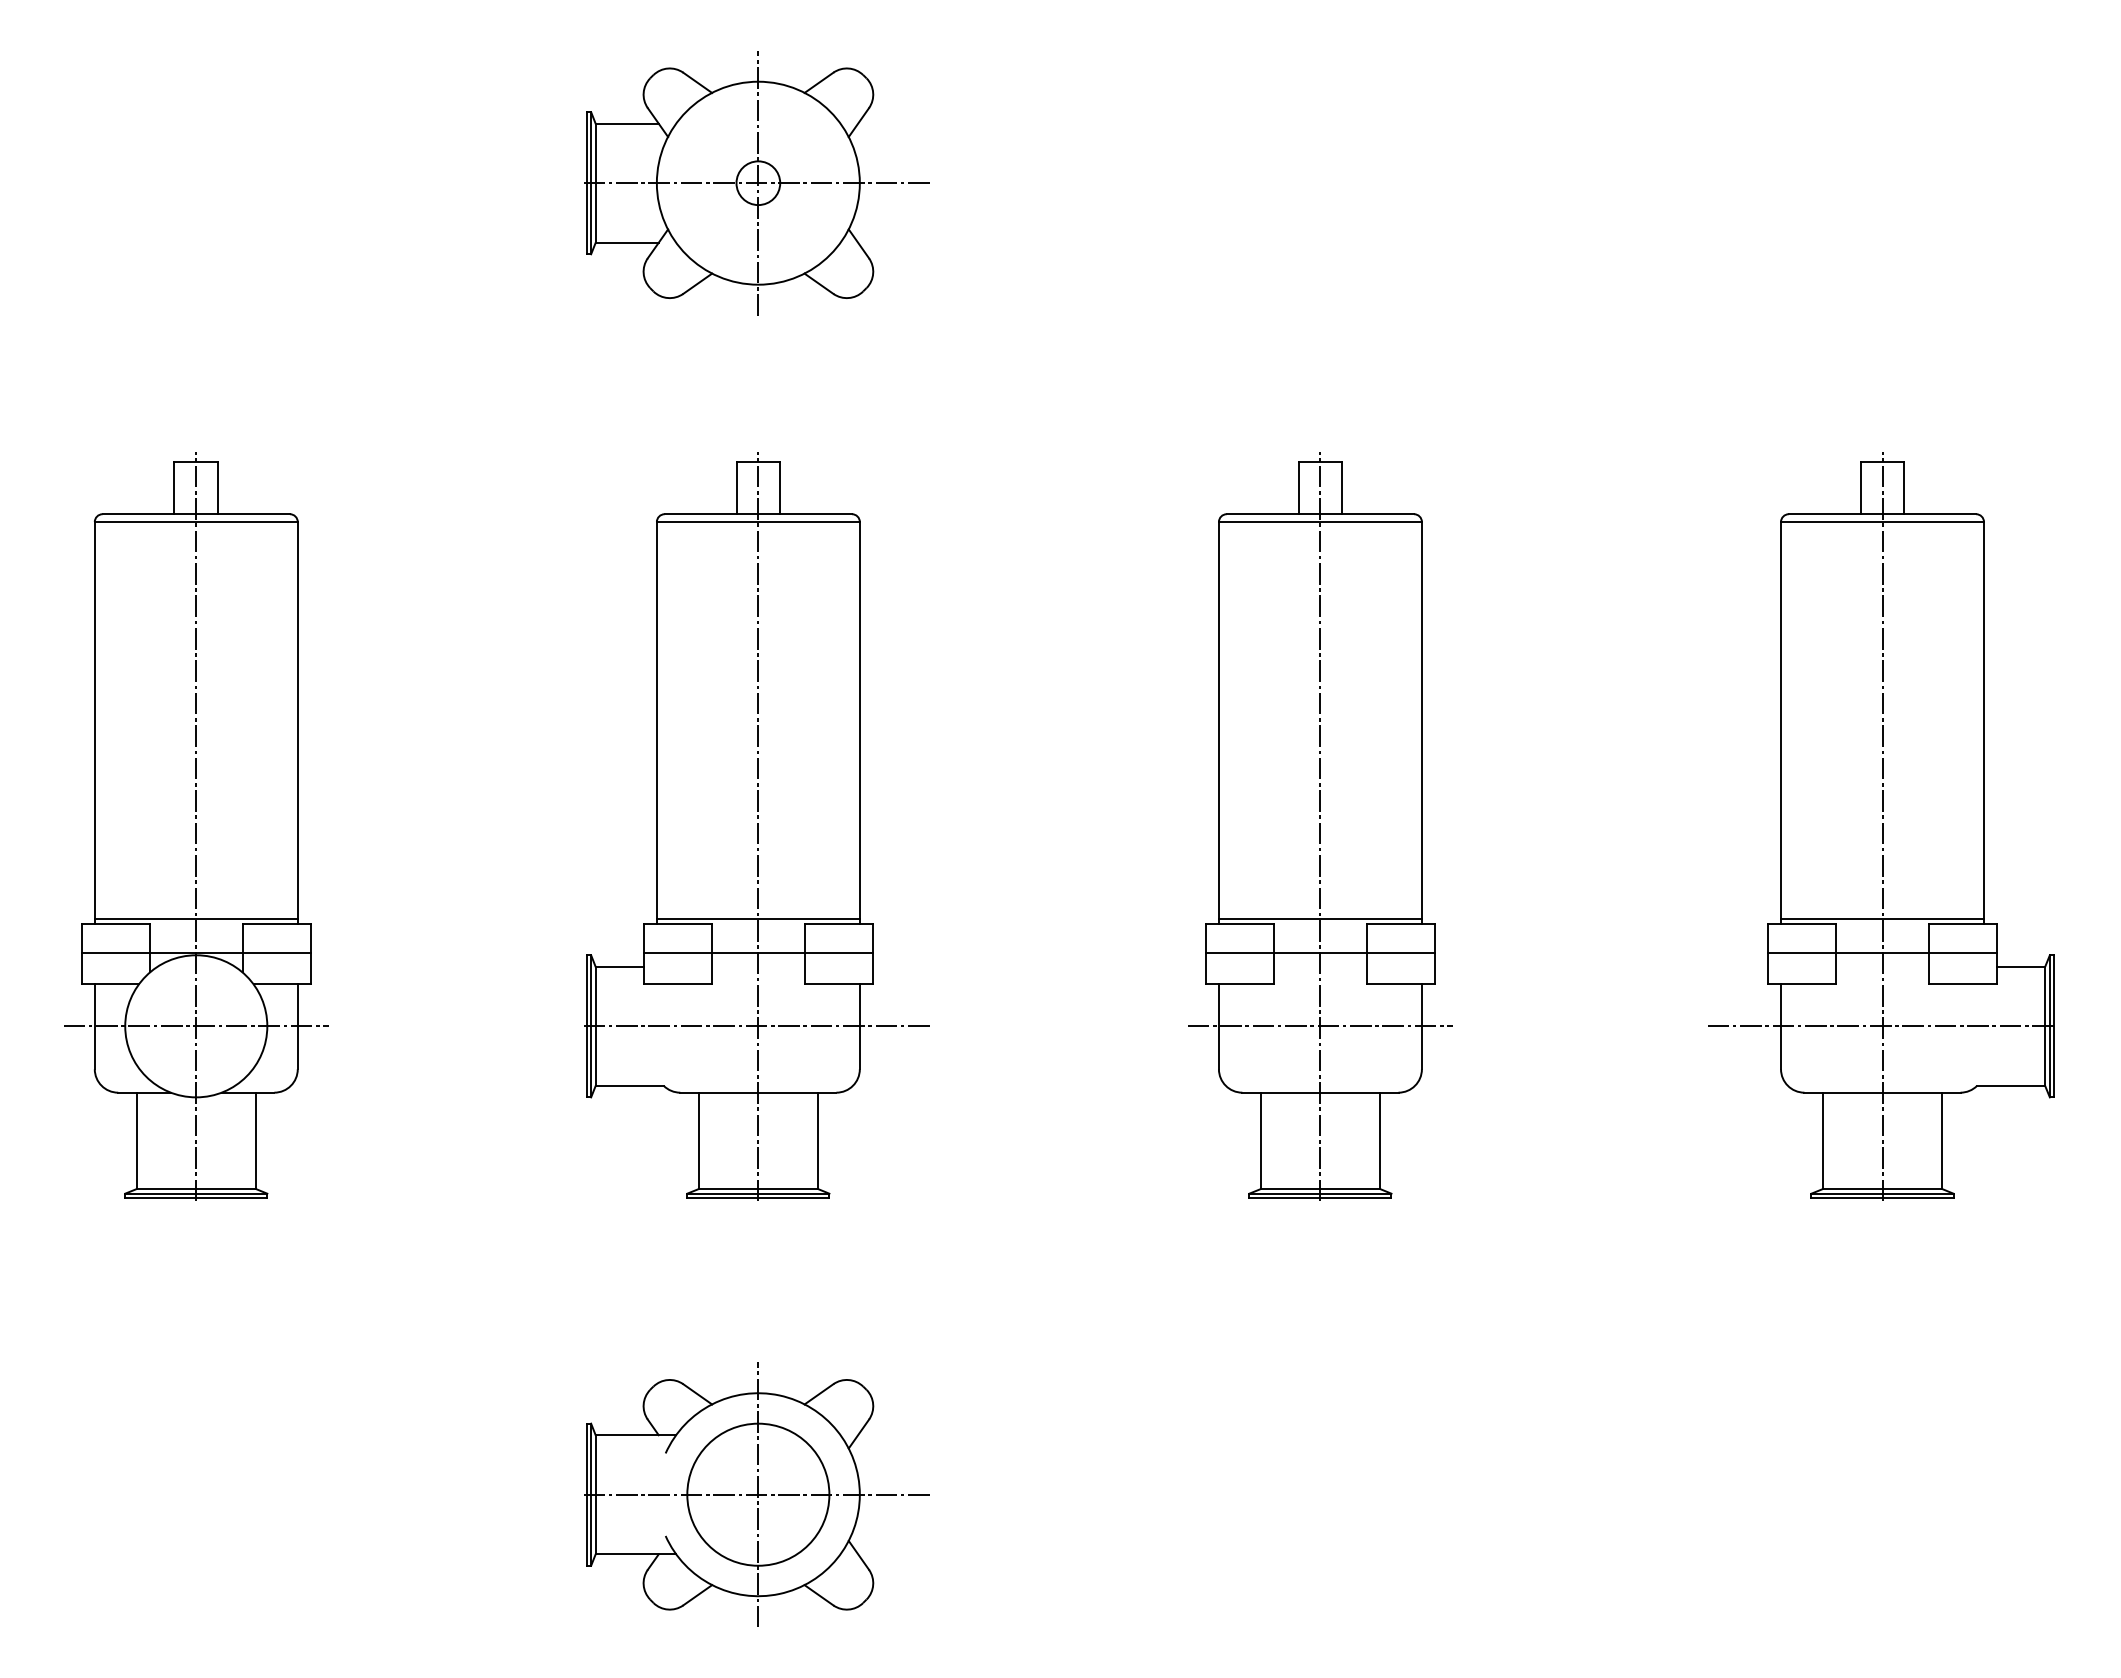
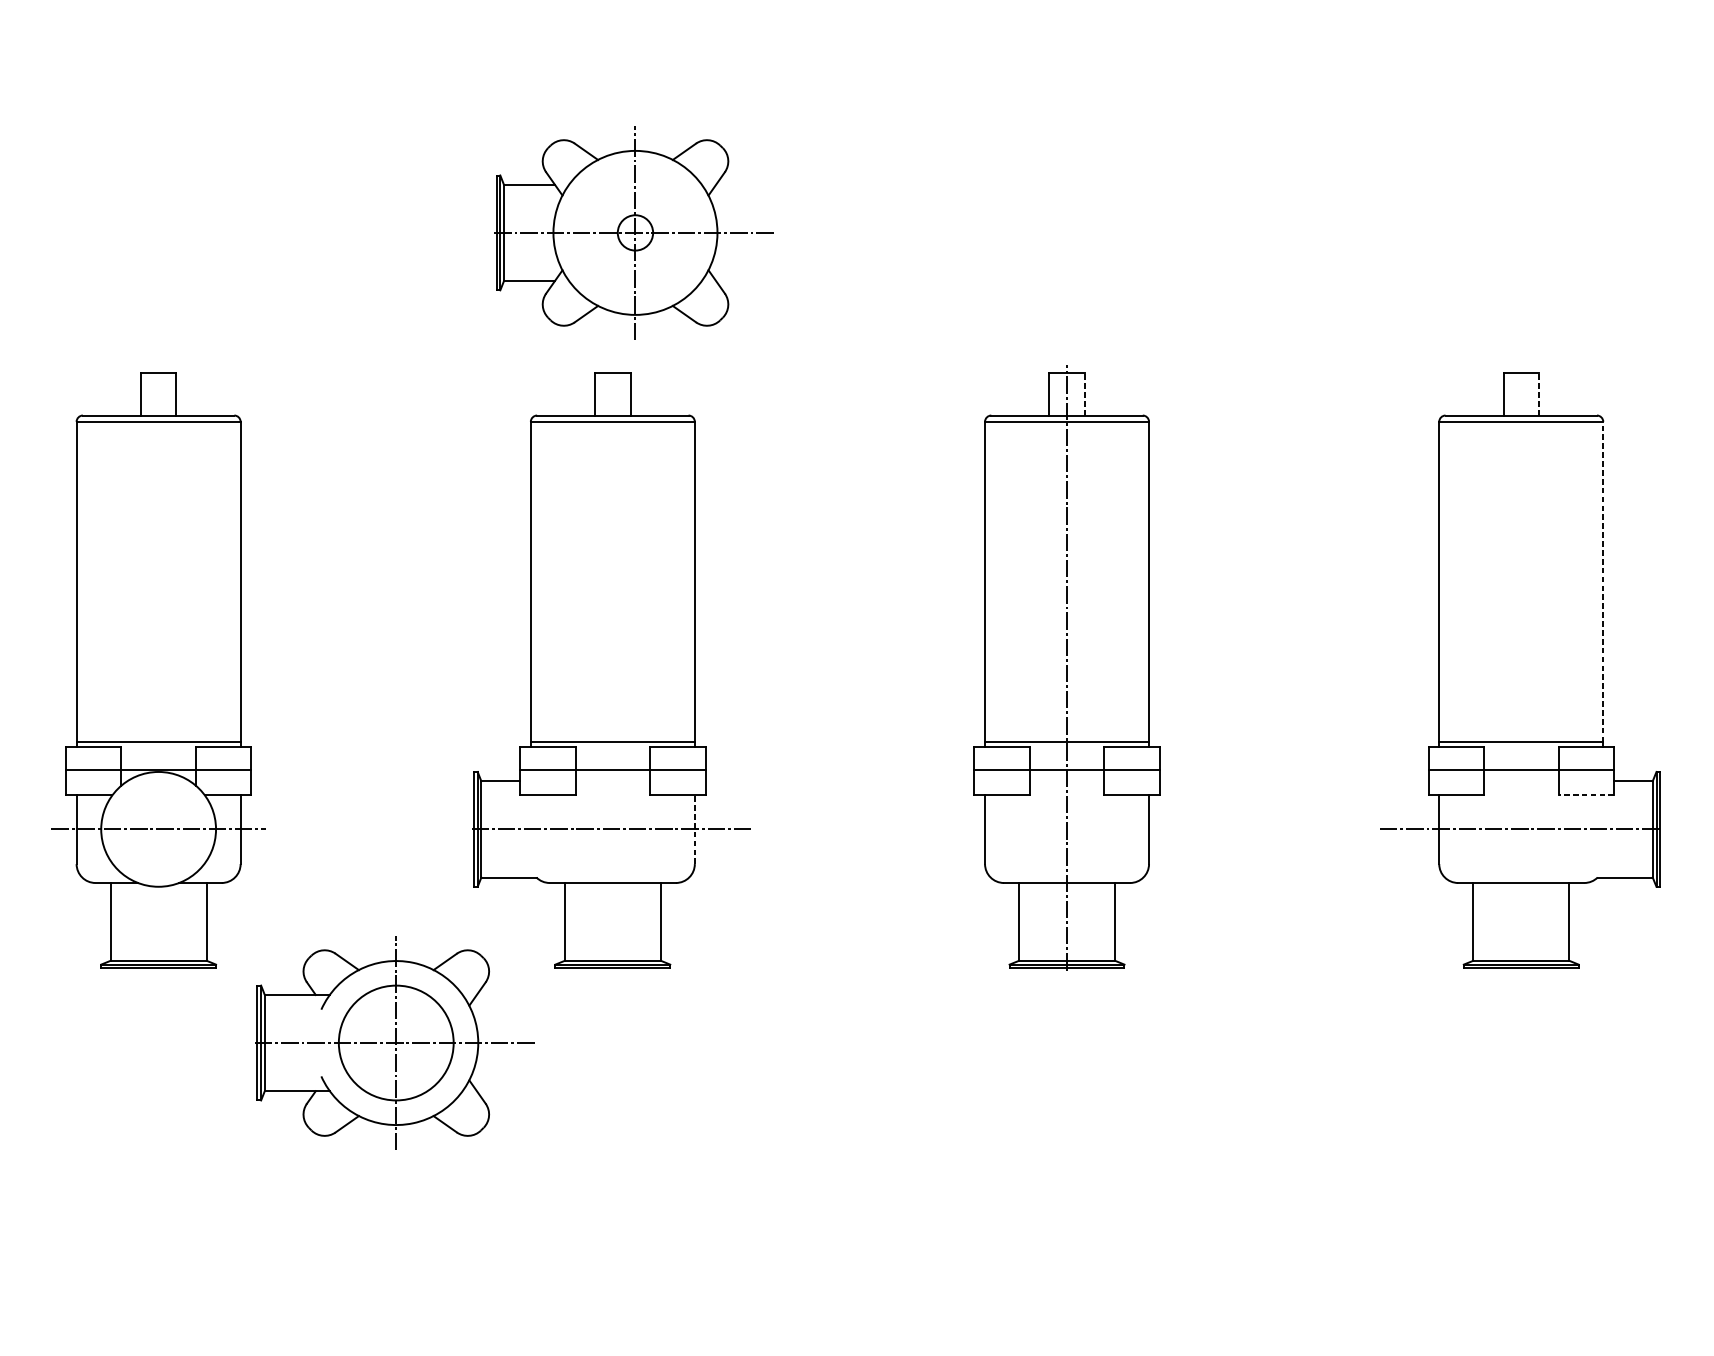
part: (756, 183) -> (633, 233), moved
line: (1342, 487) -> (1084, 393), solid -> dashed
line: (1904, 487) -> (1539, 393), solid -> dashed
line: (1983, 719) -> (1602, 581), solid -> dashed
line: (196, 826) -> (158, 667), removed
line: (758, 826) -> (612, 667), removed
line: (1882, 826) -> (1521, 667), removed
line: (1962, 984) -> (1585, 795), solid -> dashed
line: (859, 1026) -> (694, 829), solid -> dashed
line: (1320, 1026) -> (1067, 829), removed
part: (756, 1494) -> (394, 1042), moved

